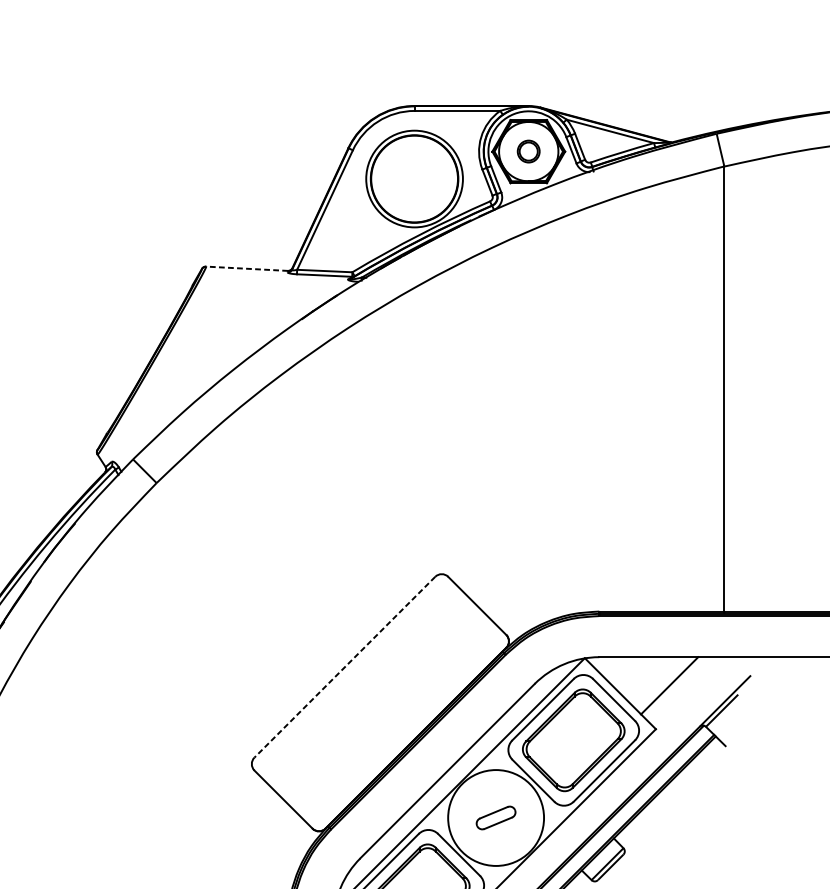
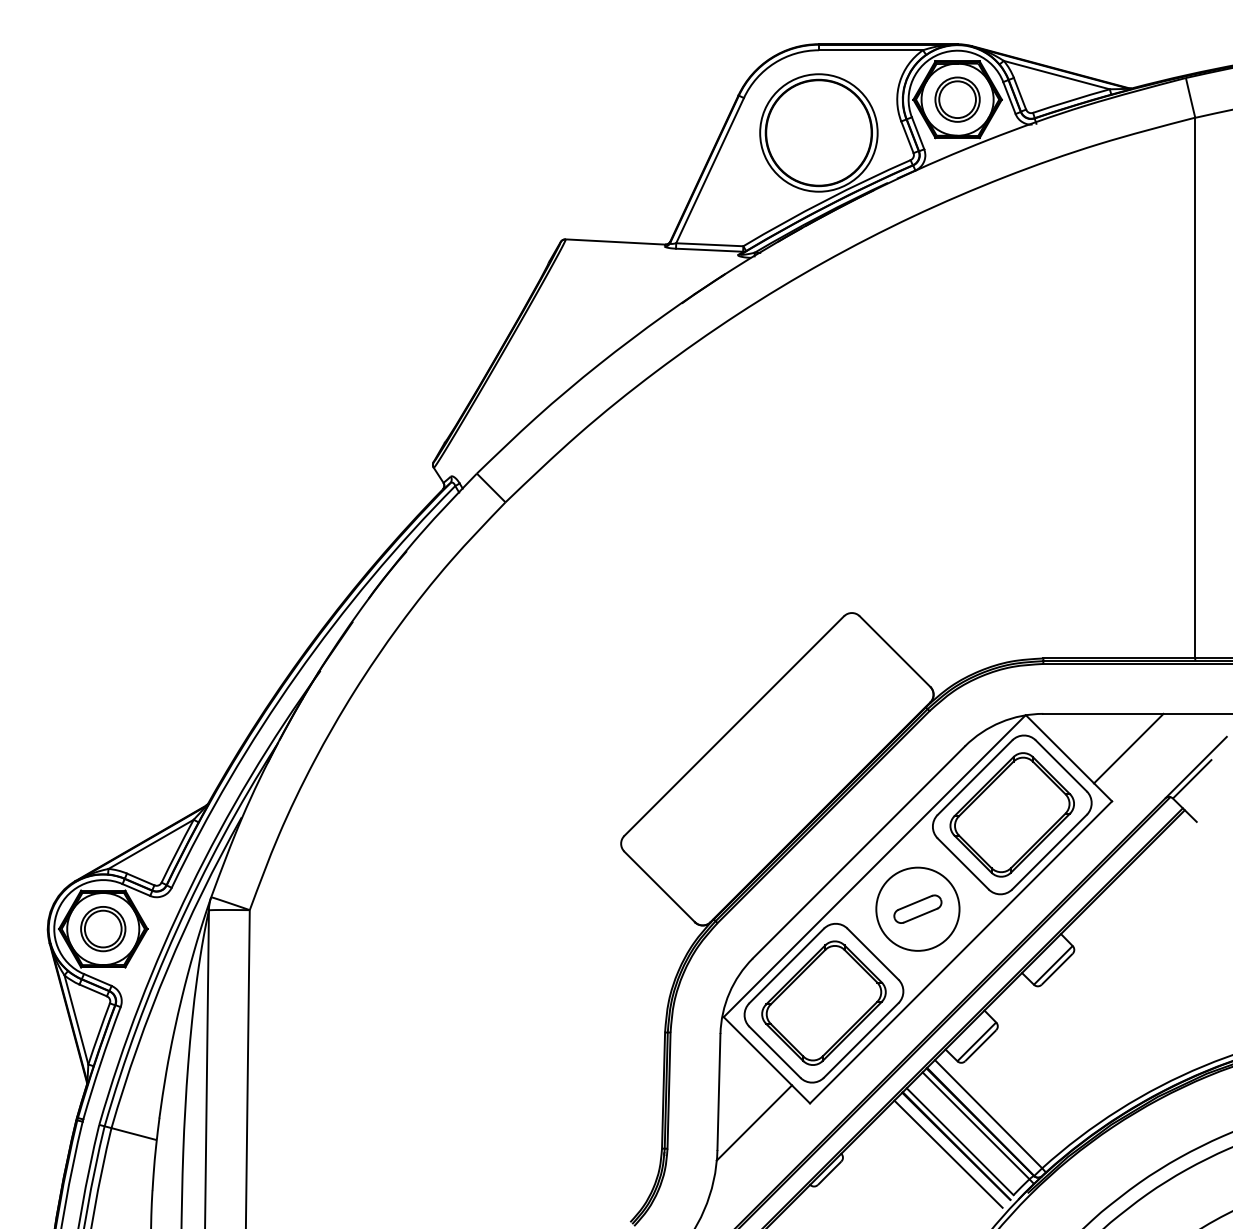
part: (528, 151) -> (957, 99), size x1.67
line: (247, 269) -> (615, 242), dashed -> solid
line: (344, 667) -> (733, 726), dashed -> solid
circle: (495, 817) -> (917, 908), size x0.71

